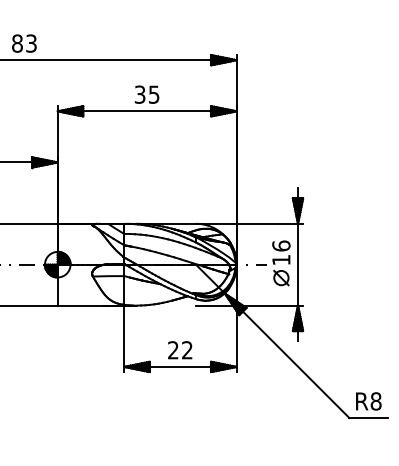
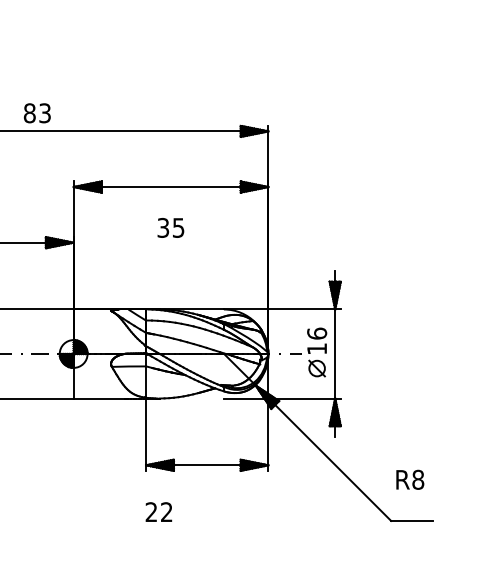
text: (146, 94) -> (170, 227), moved
text: (179, 349) -> (158, 511), moved
text: (369, 401) -> (410, 479), moved

